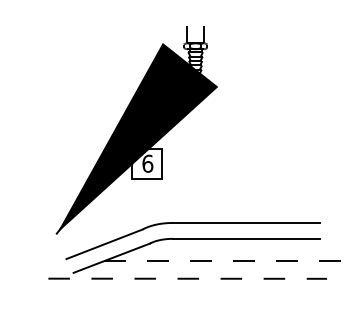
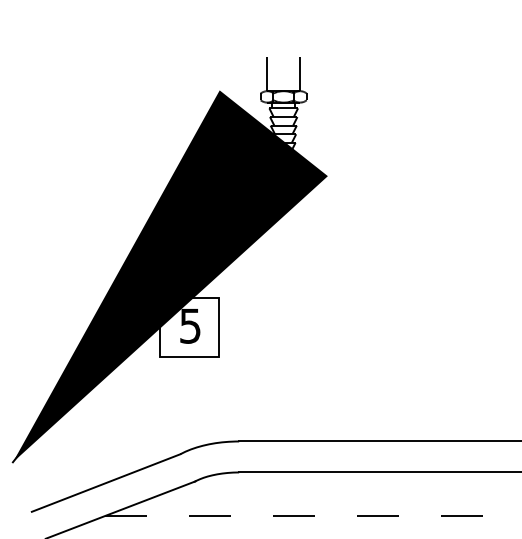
text: (147, 163) -> (189, 325), 6 -> 5

